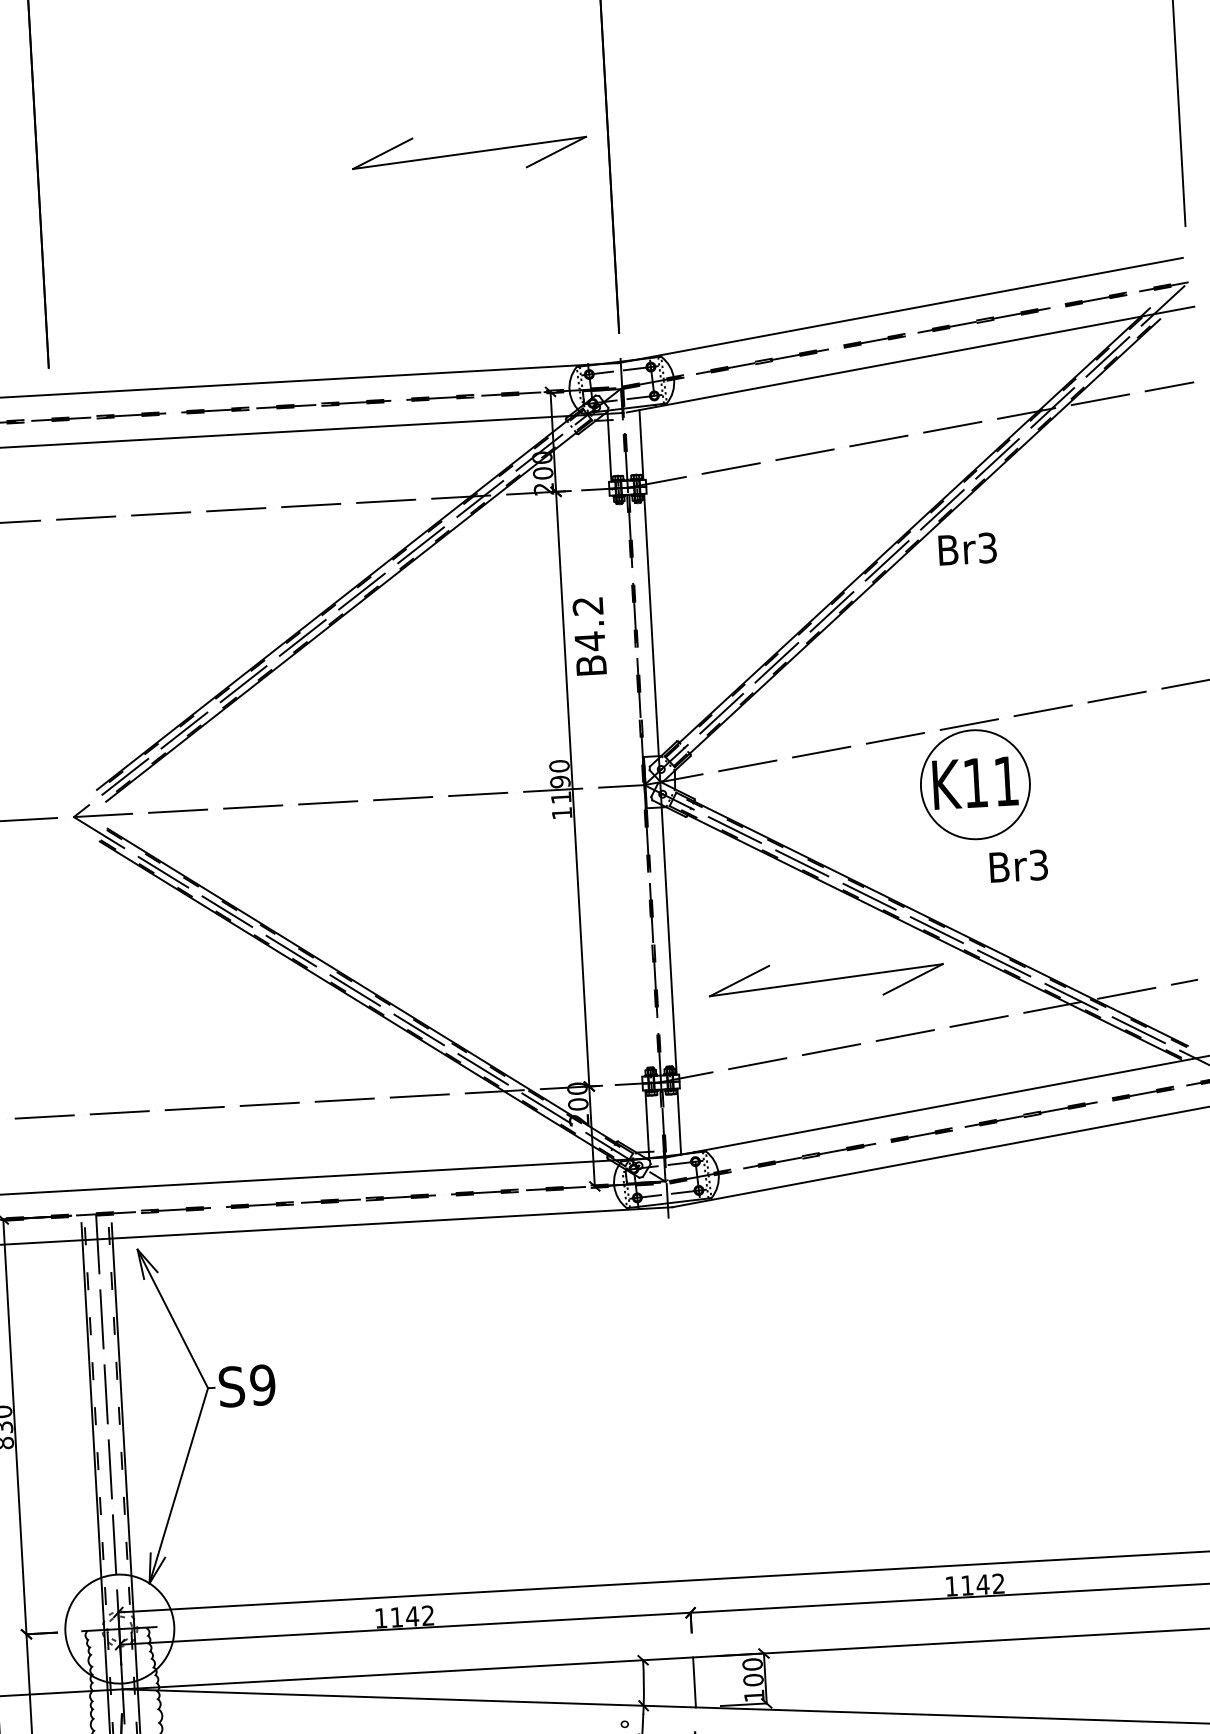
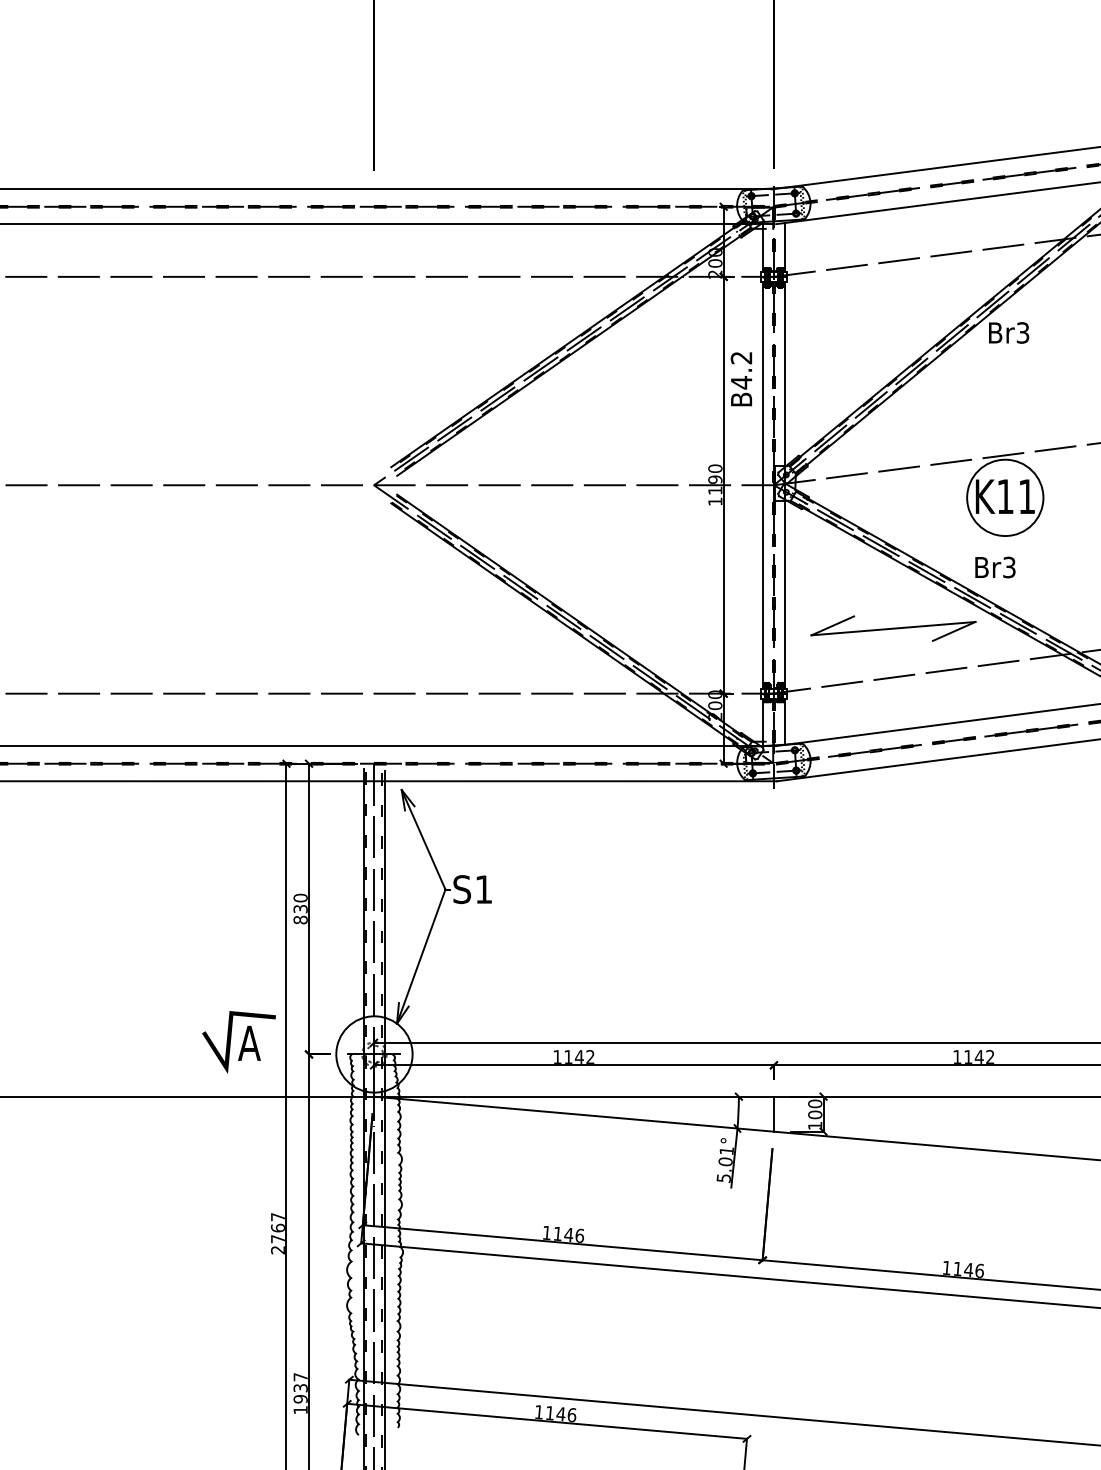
part: (469, 152) -> (676, 36), removed
line: (627, 784) -> (762, 484), added
text: (1018, 866) -> (995, 567), moved
text: (262, 1385) -> (483, 889), S9 -> S1

